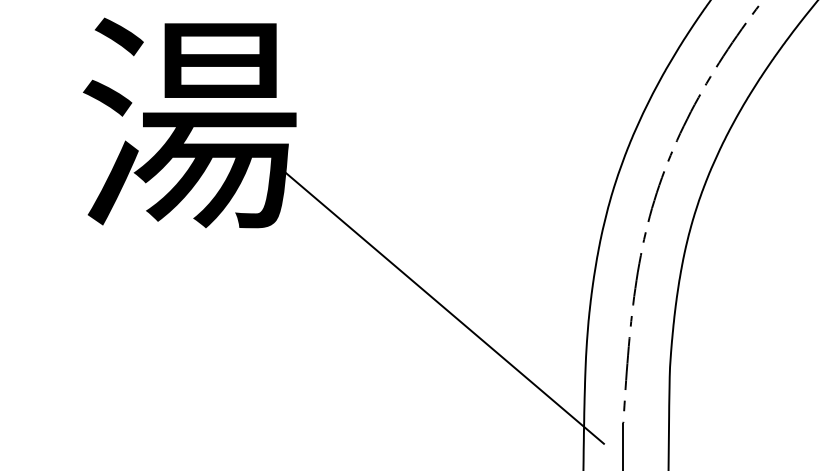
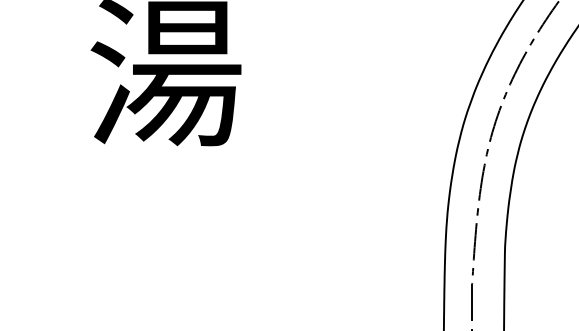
line: (443, 306) -> (345, 201), removed

